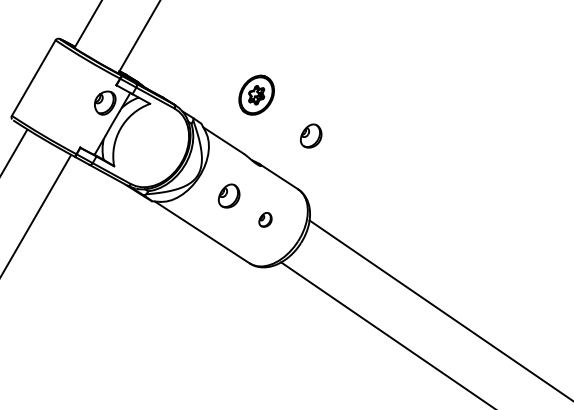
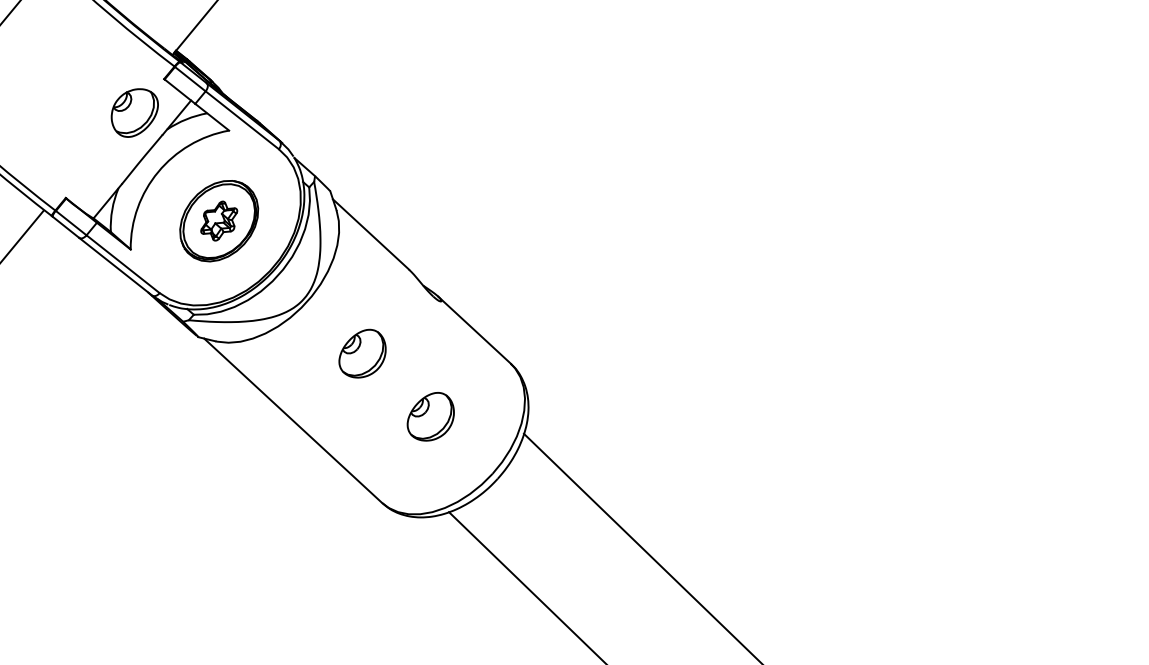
part: (256, 94) -> (219, 219), moved
part: (311, 135) -> (558, 255), removed
part: (265, 219) -> (431, 416), size x1.67

